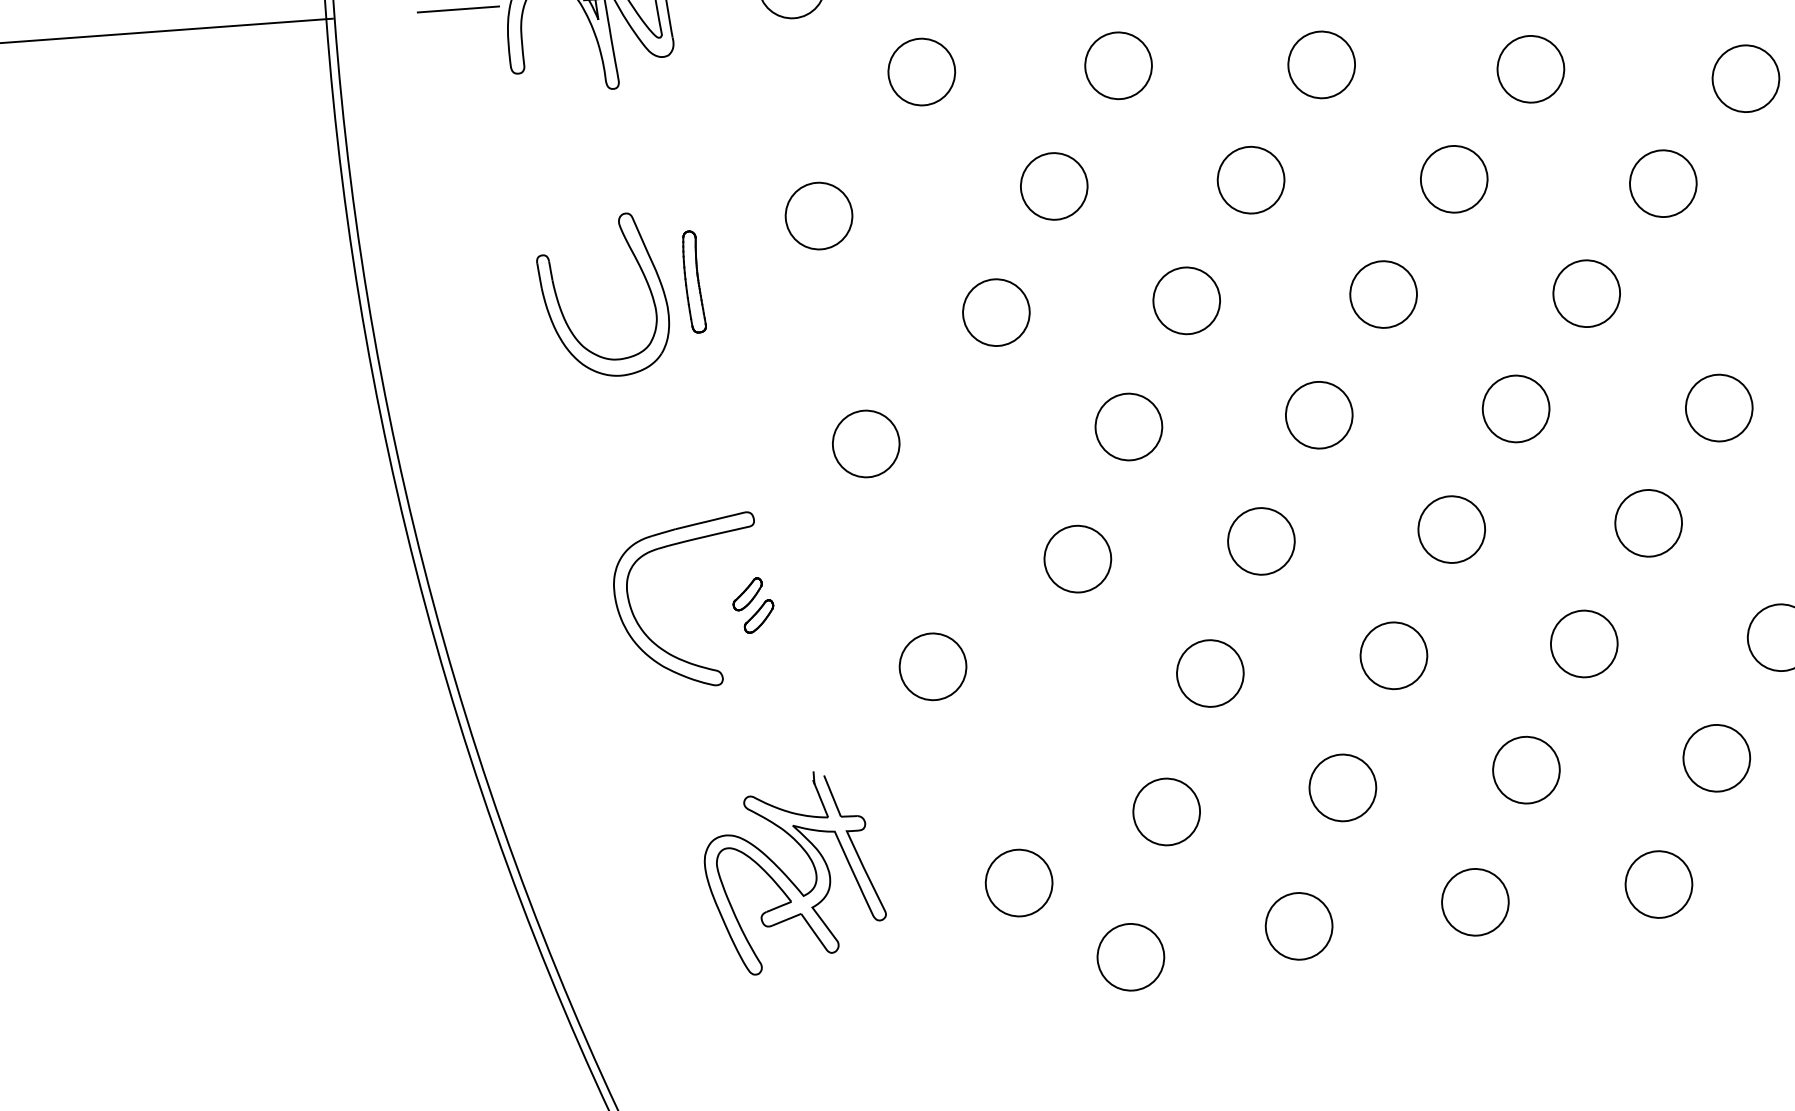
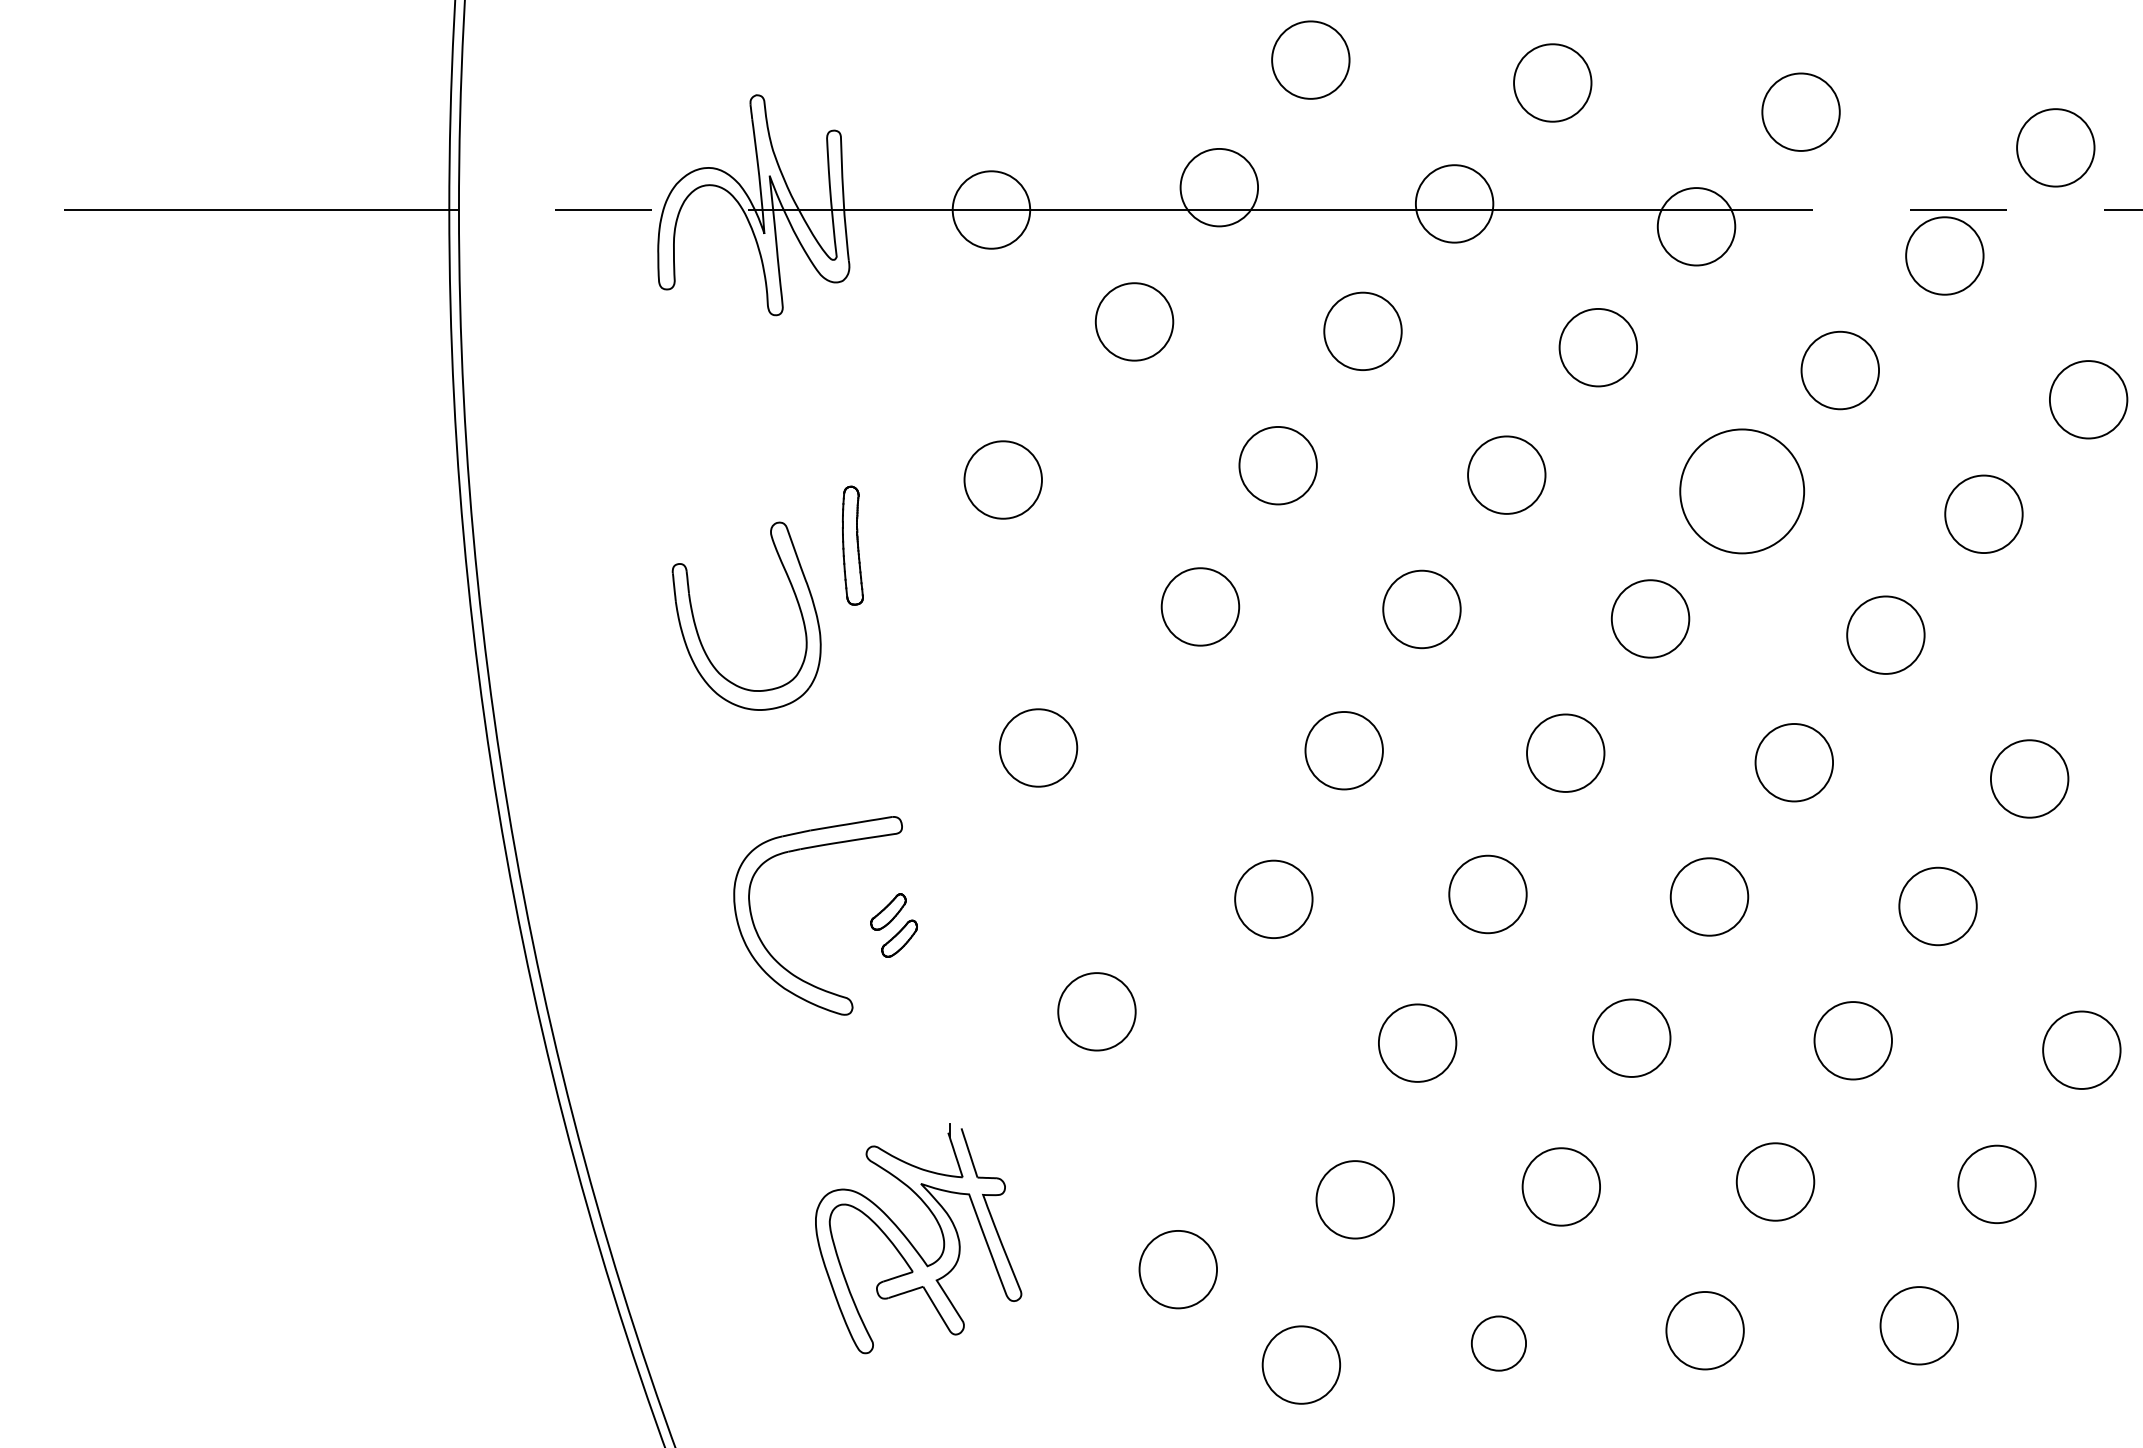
circle: (1453, 179) -> (1741, 491), size x1.6
part: (563, 313) -> (698, 632), moved
circle: (1298, 926) -> (1498, 1343), size x0.7

